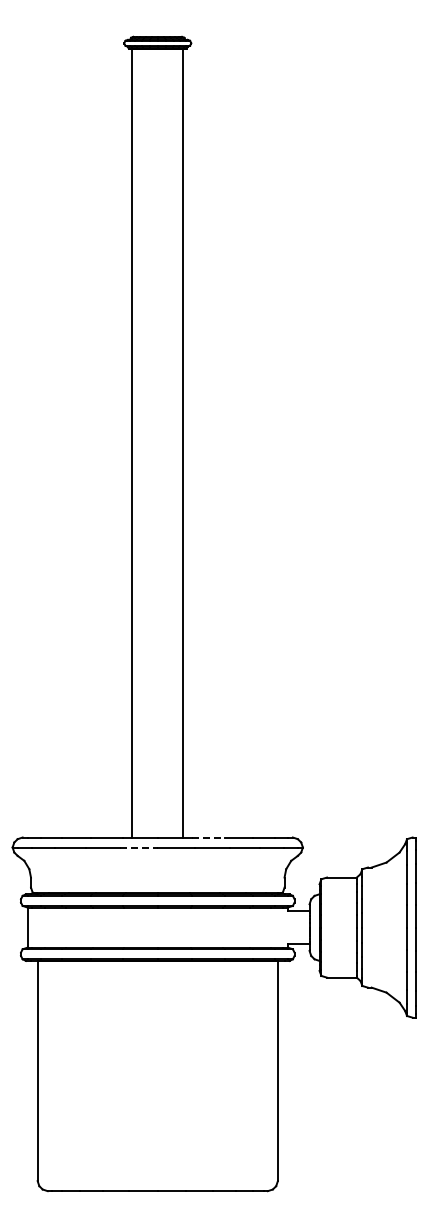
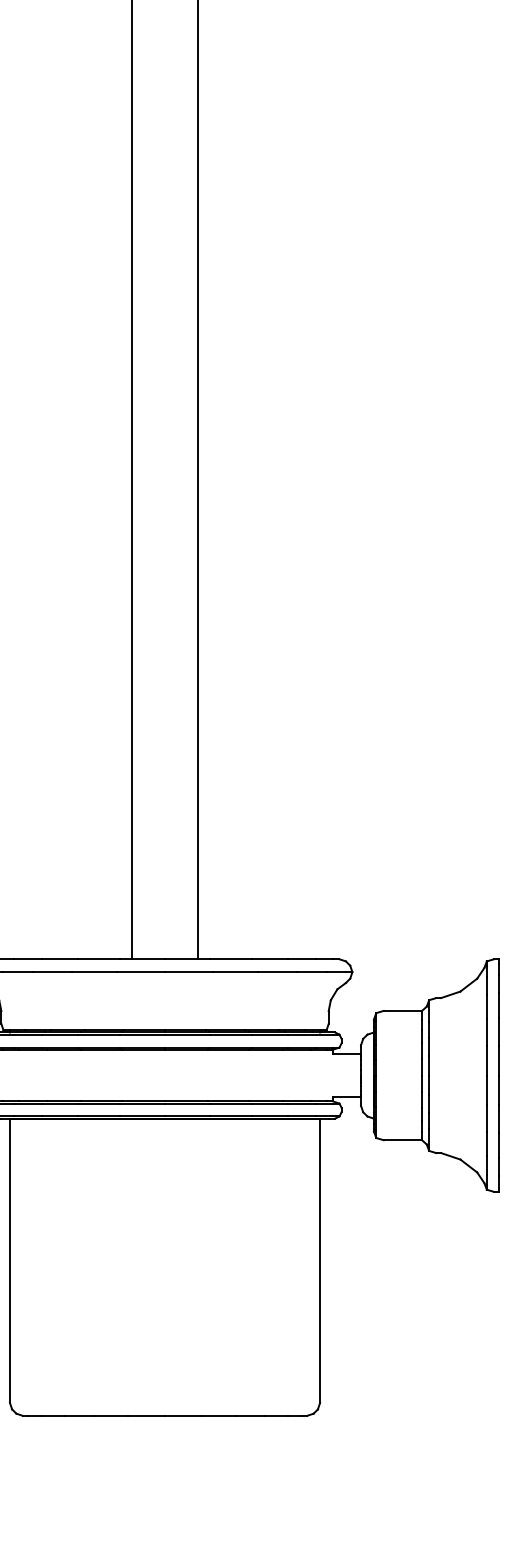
line: (209, 837) -> (231, 959), dashed -> solid
line: (139, 847) -> (141, 972), dashed -> solid

